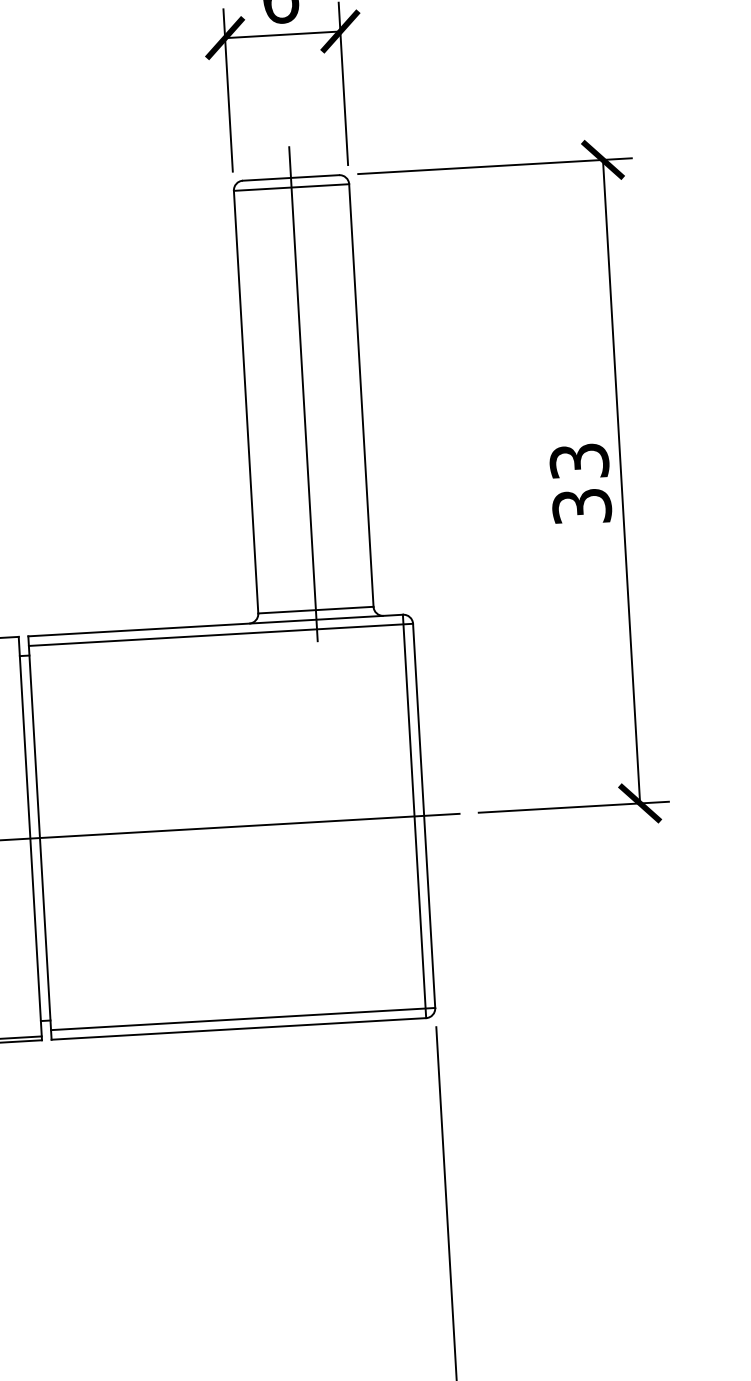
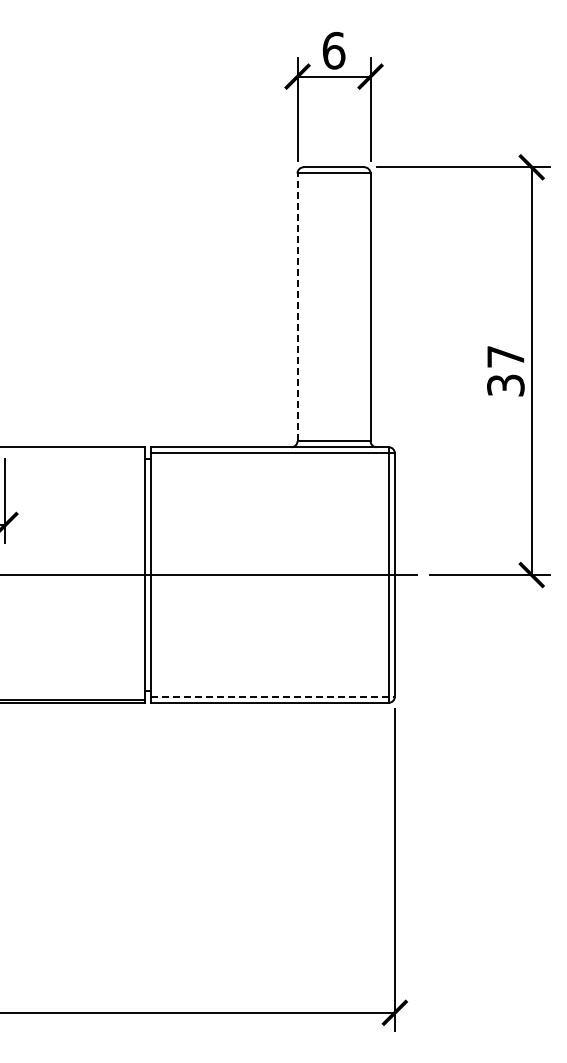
line: (304, 392) -> (334, 303), removed
line: (246, 402) -> (297, 307), solid -> dashed
text: (578, 460) -> (505, 356), 33 -> 37
line: (243, 1018) -> (273, 696), solid -> dashed

